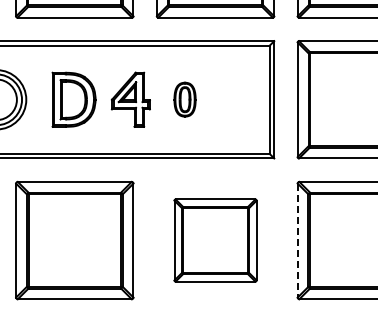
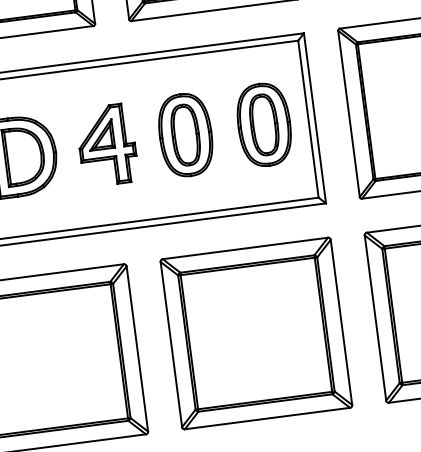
part: (184, 99) -> (184, 134), size x1.67
part: (238, 99) -> (263, 124), added
part: (215, 240) -> (256, 333), size x1.43
line: (297, 240) -> (375, 317), dashed -> solid

